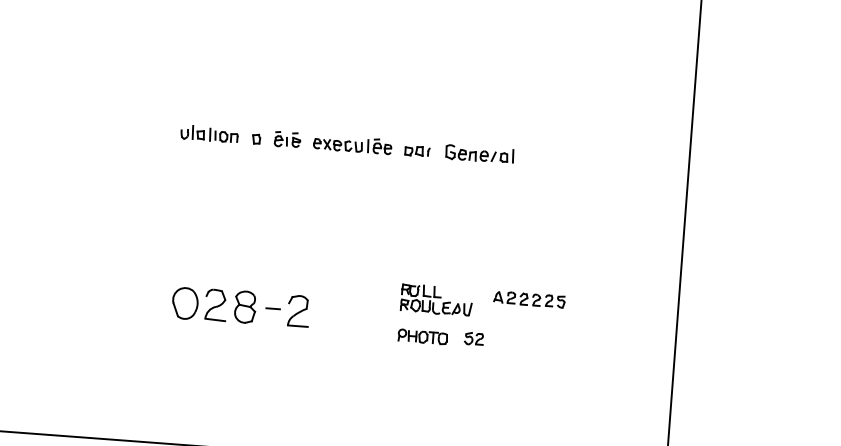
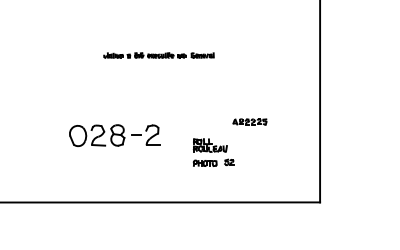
part: (346, 144) -> (158, 55), size x0.7
part: (240, 306) -> (114, 135), size x1.4
part: (442, 315) -> (213, 152), moved

